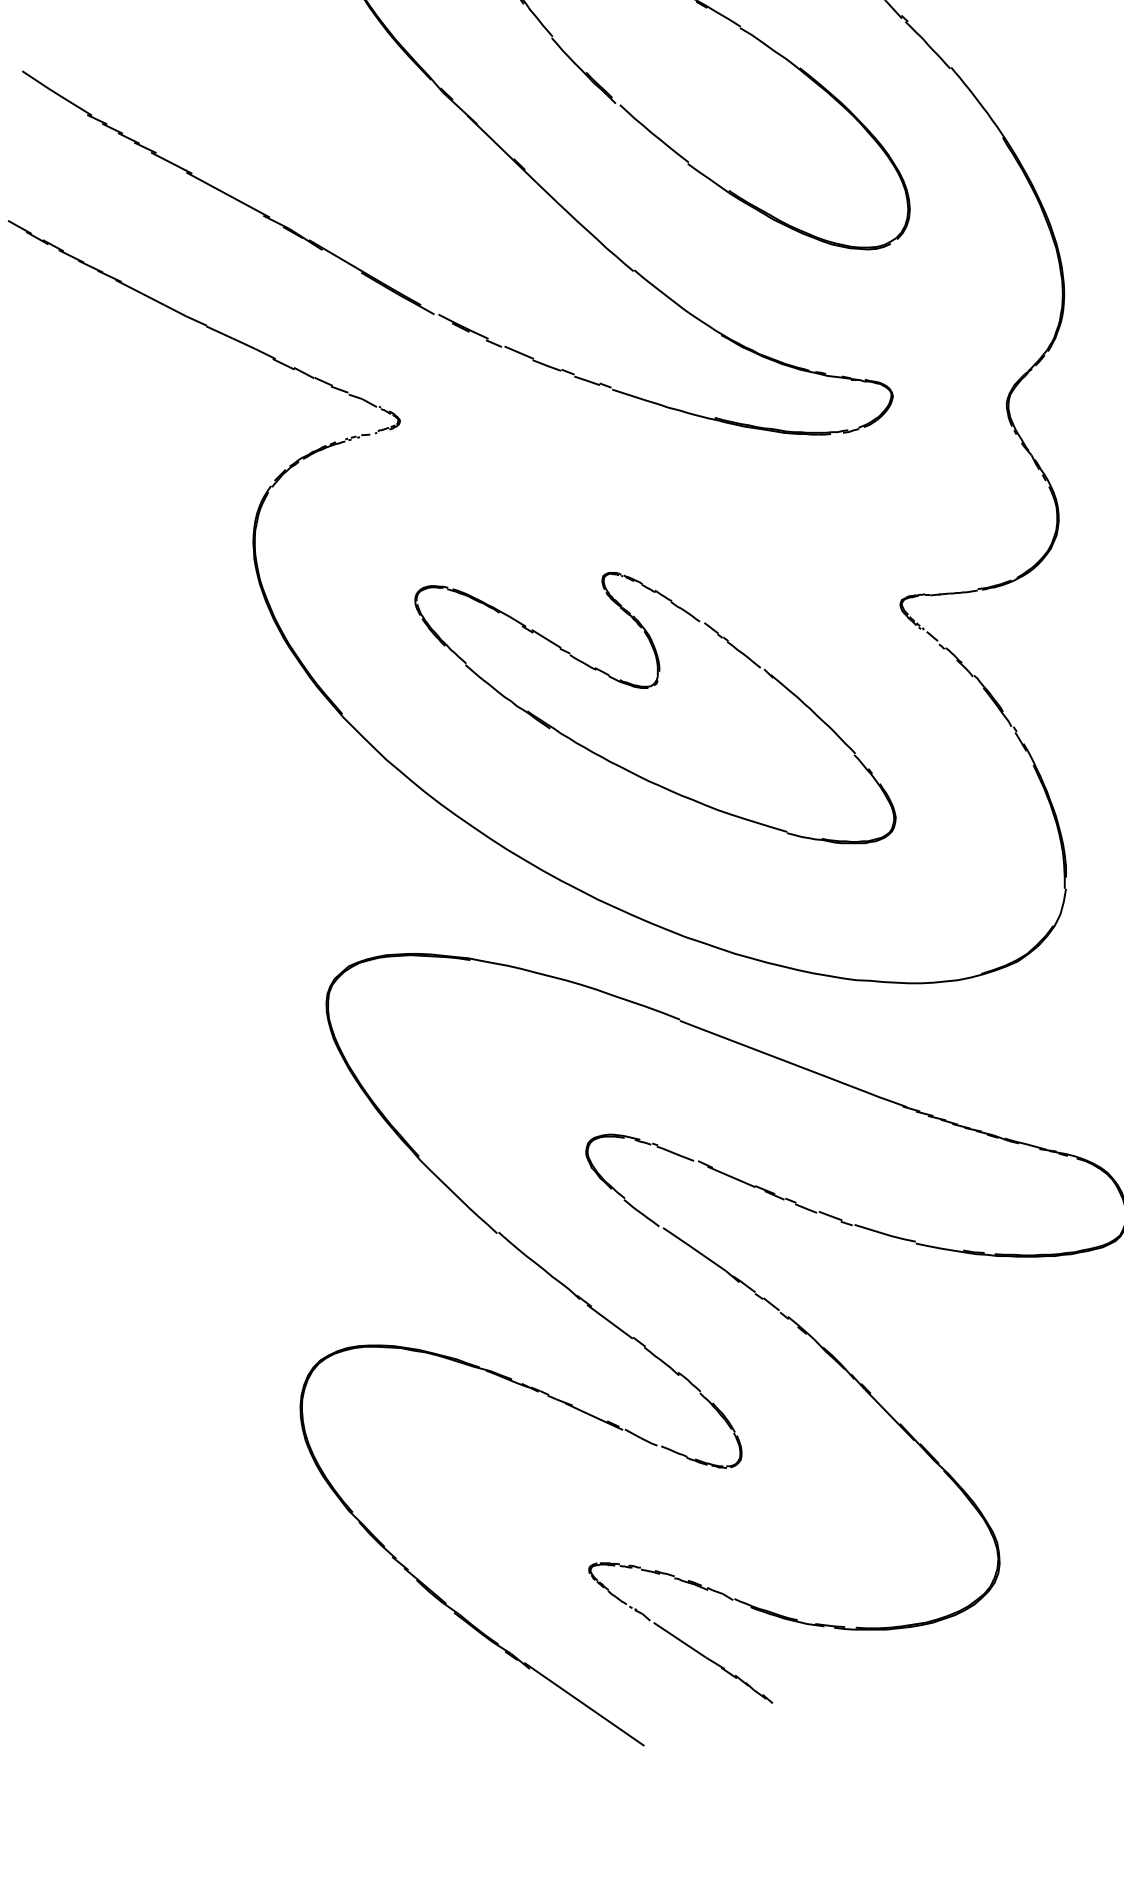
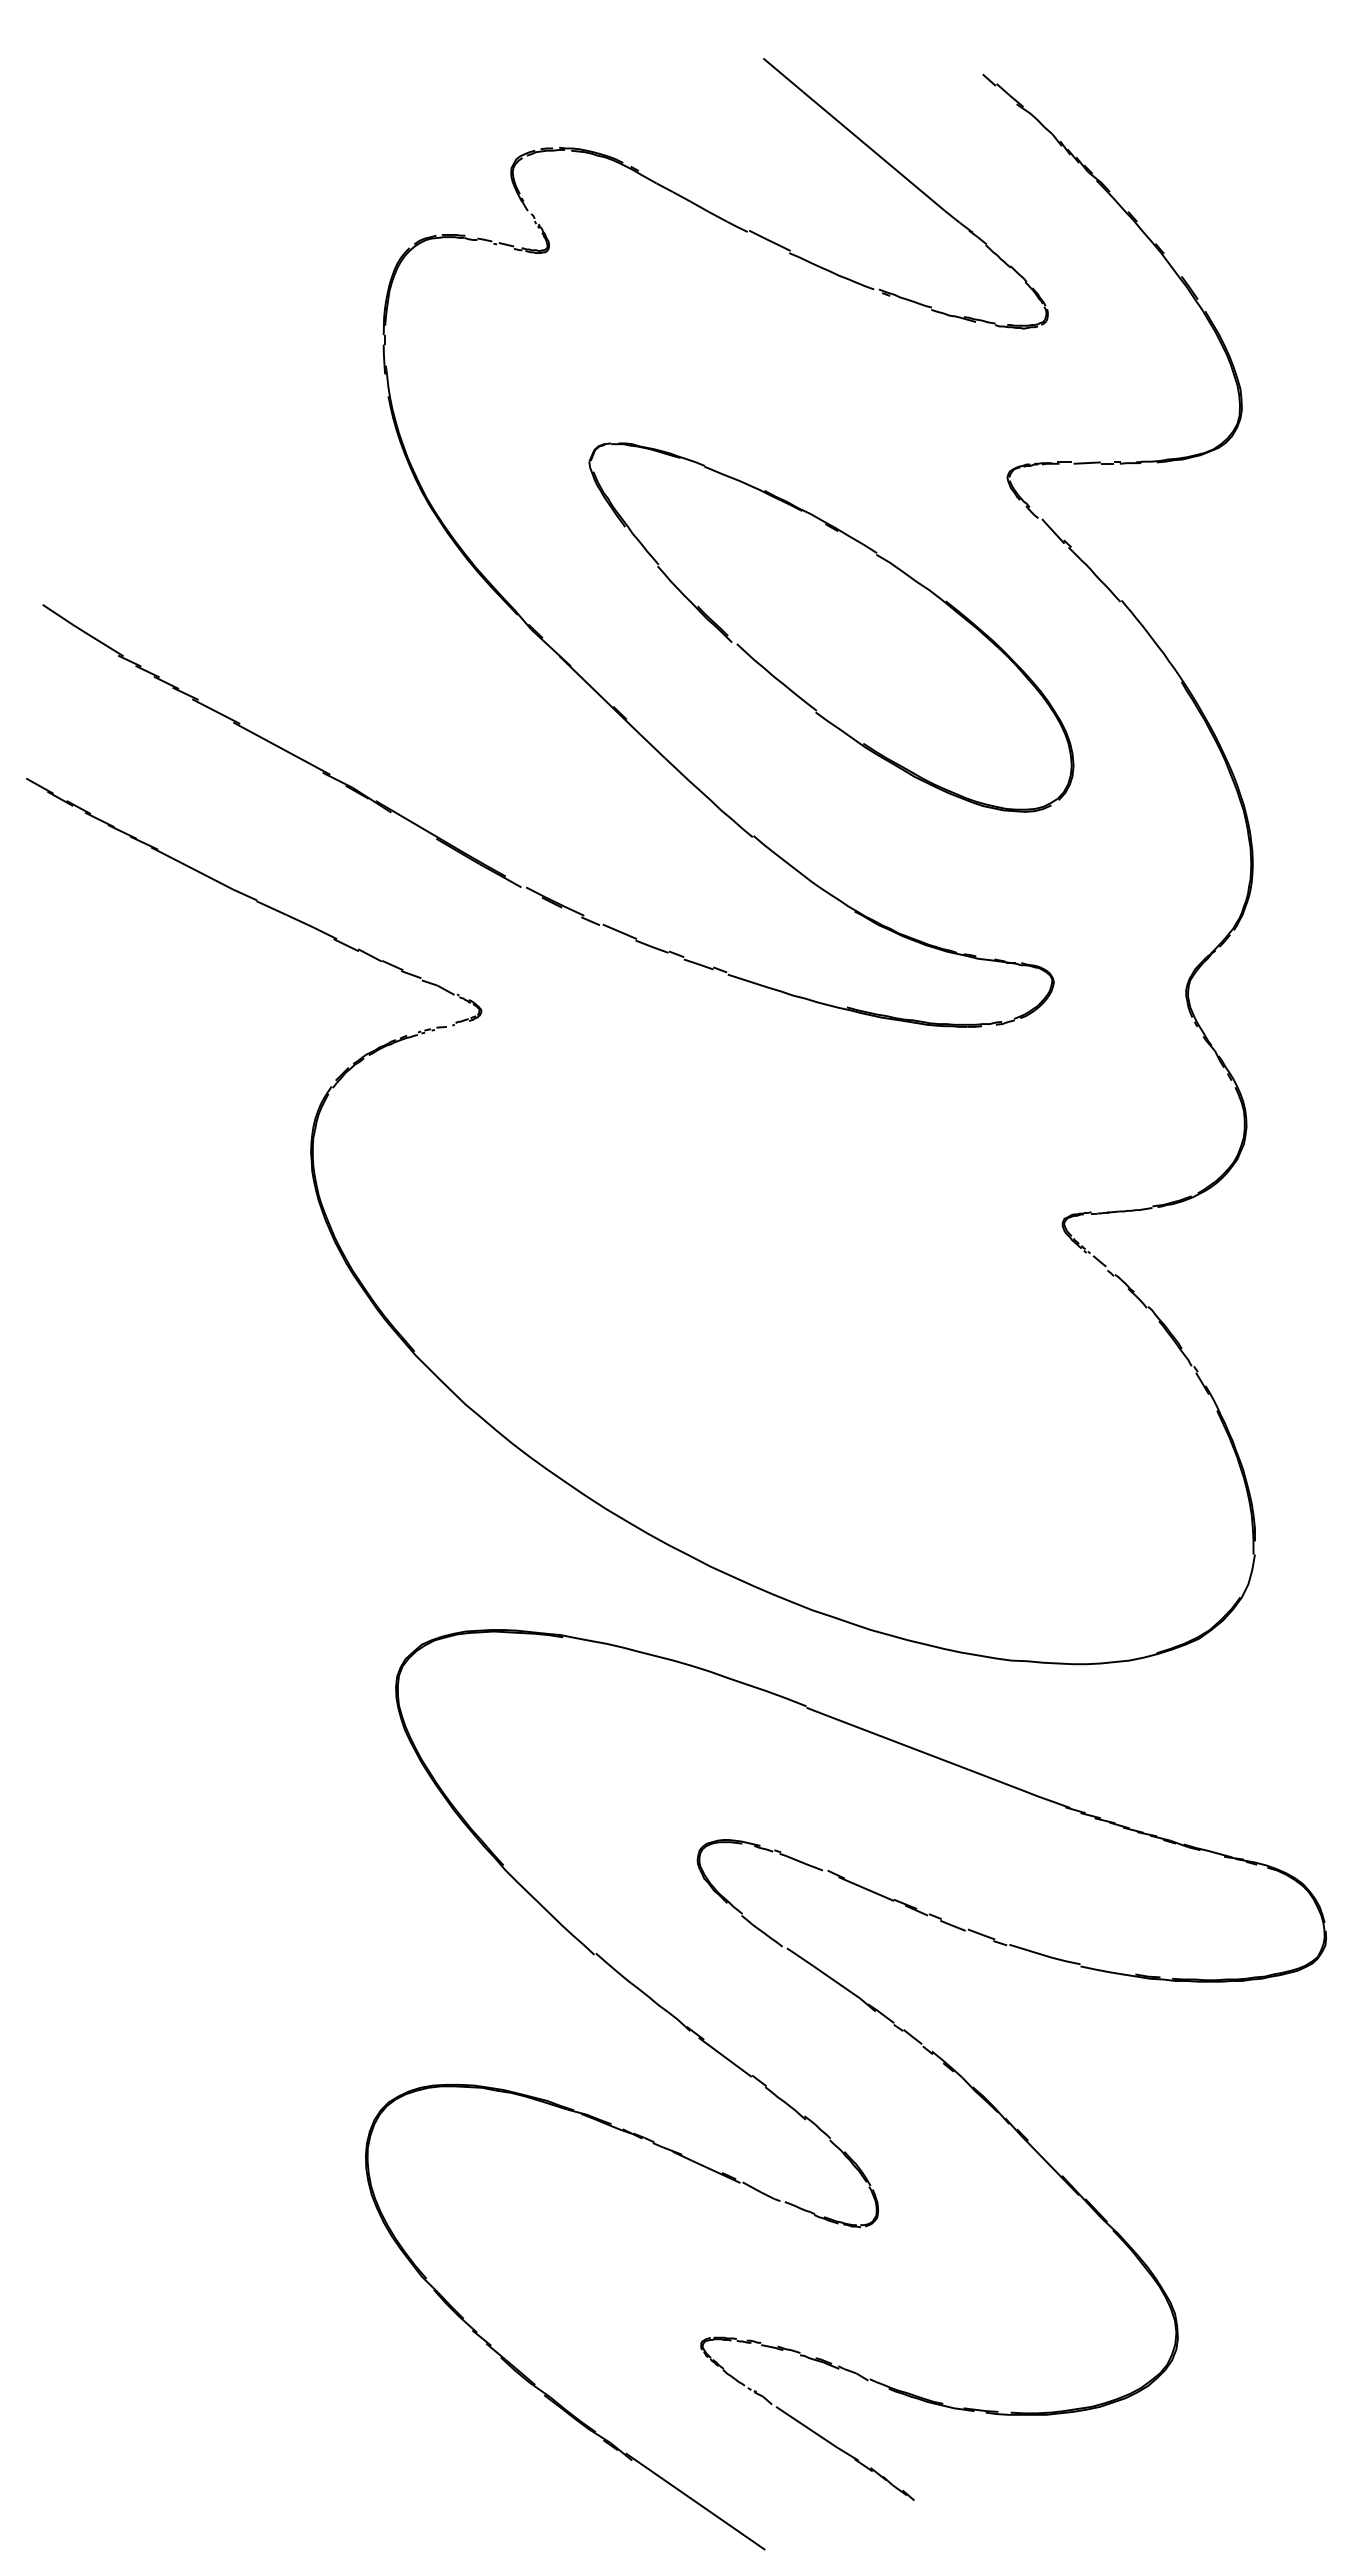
part: (648, 689) -> (769, 1322), removed

